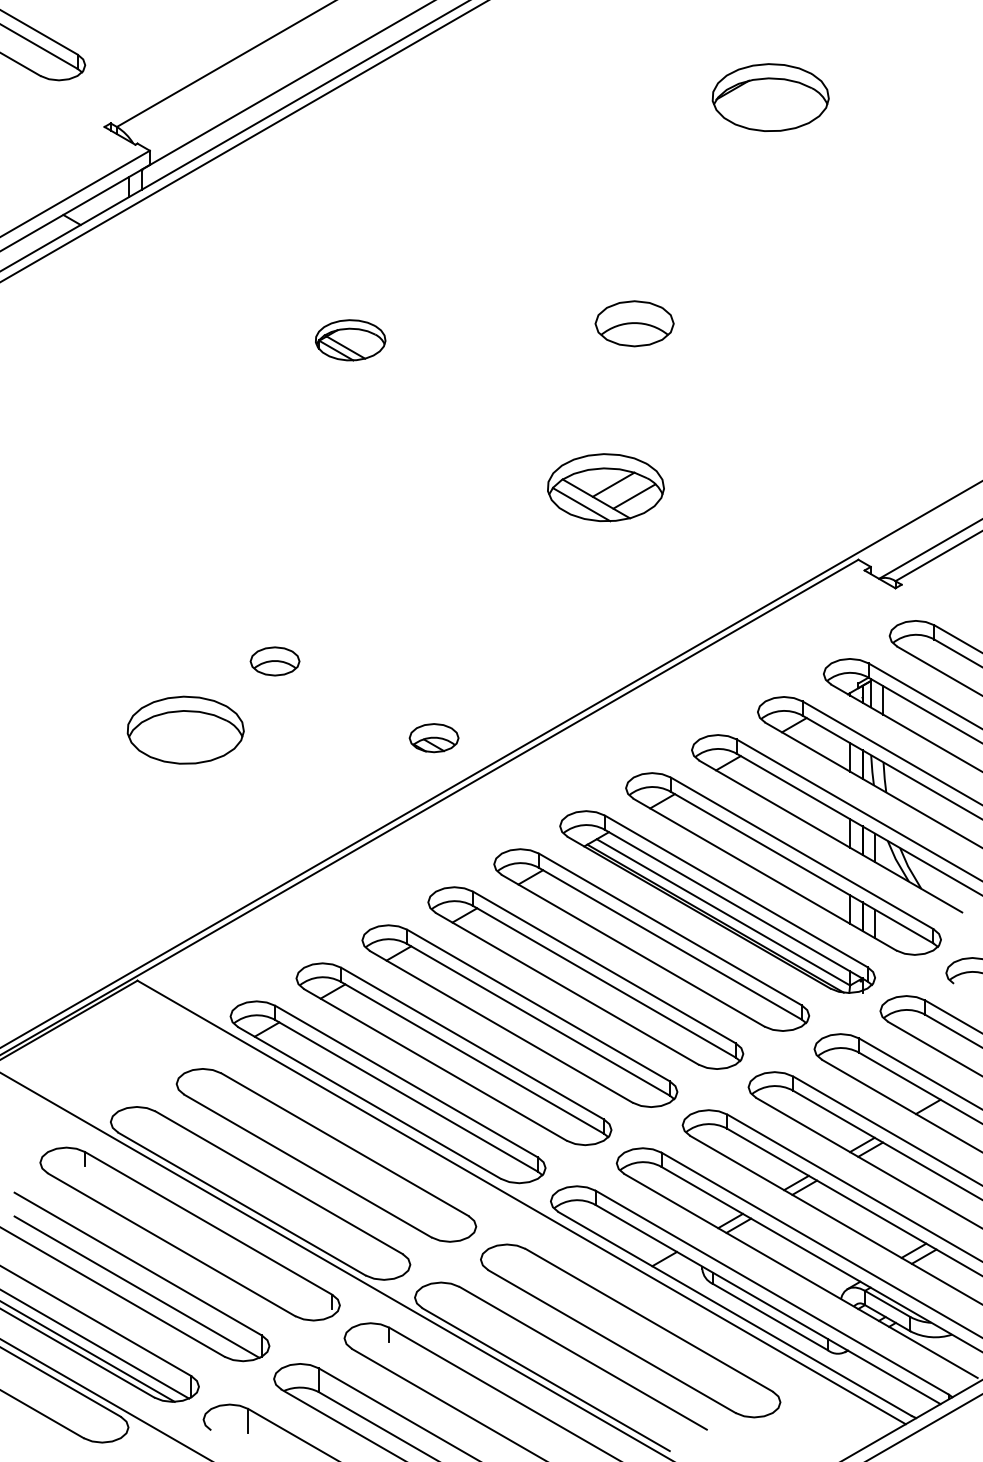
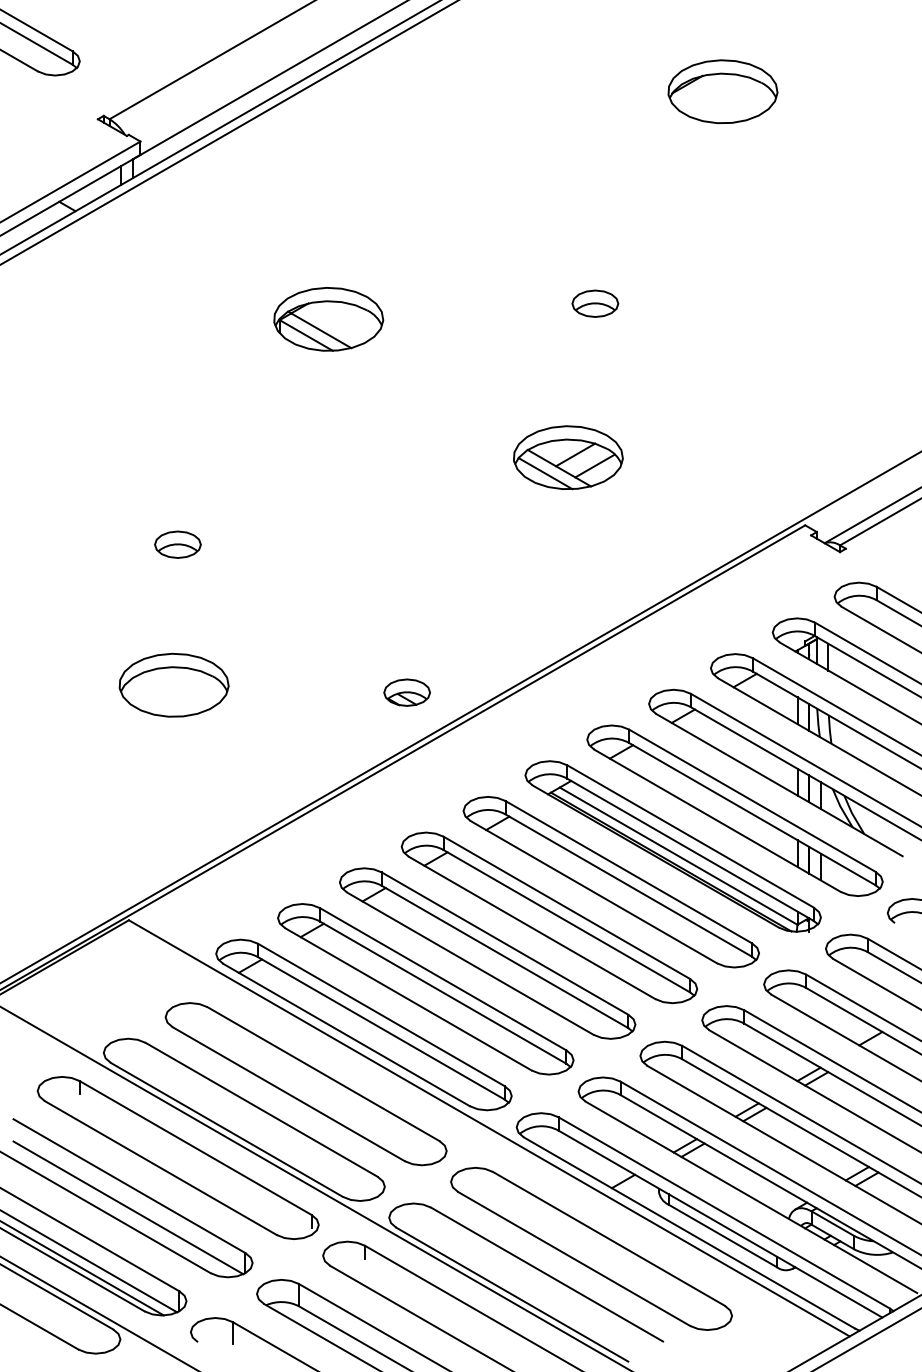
part: (634, 323) -> (595, 303), size x0.62
part: (350, 340) -> (328, 319), size x1.67
part: (274, 661) -> (177, 544), moved

